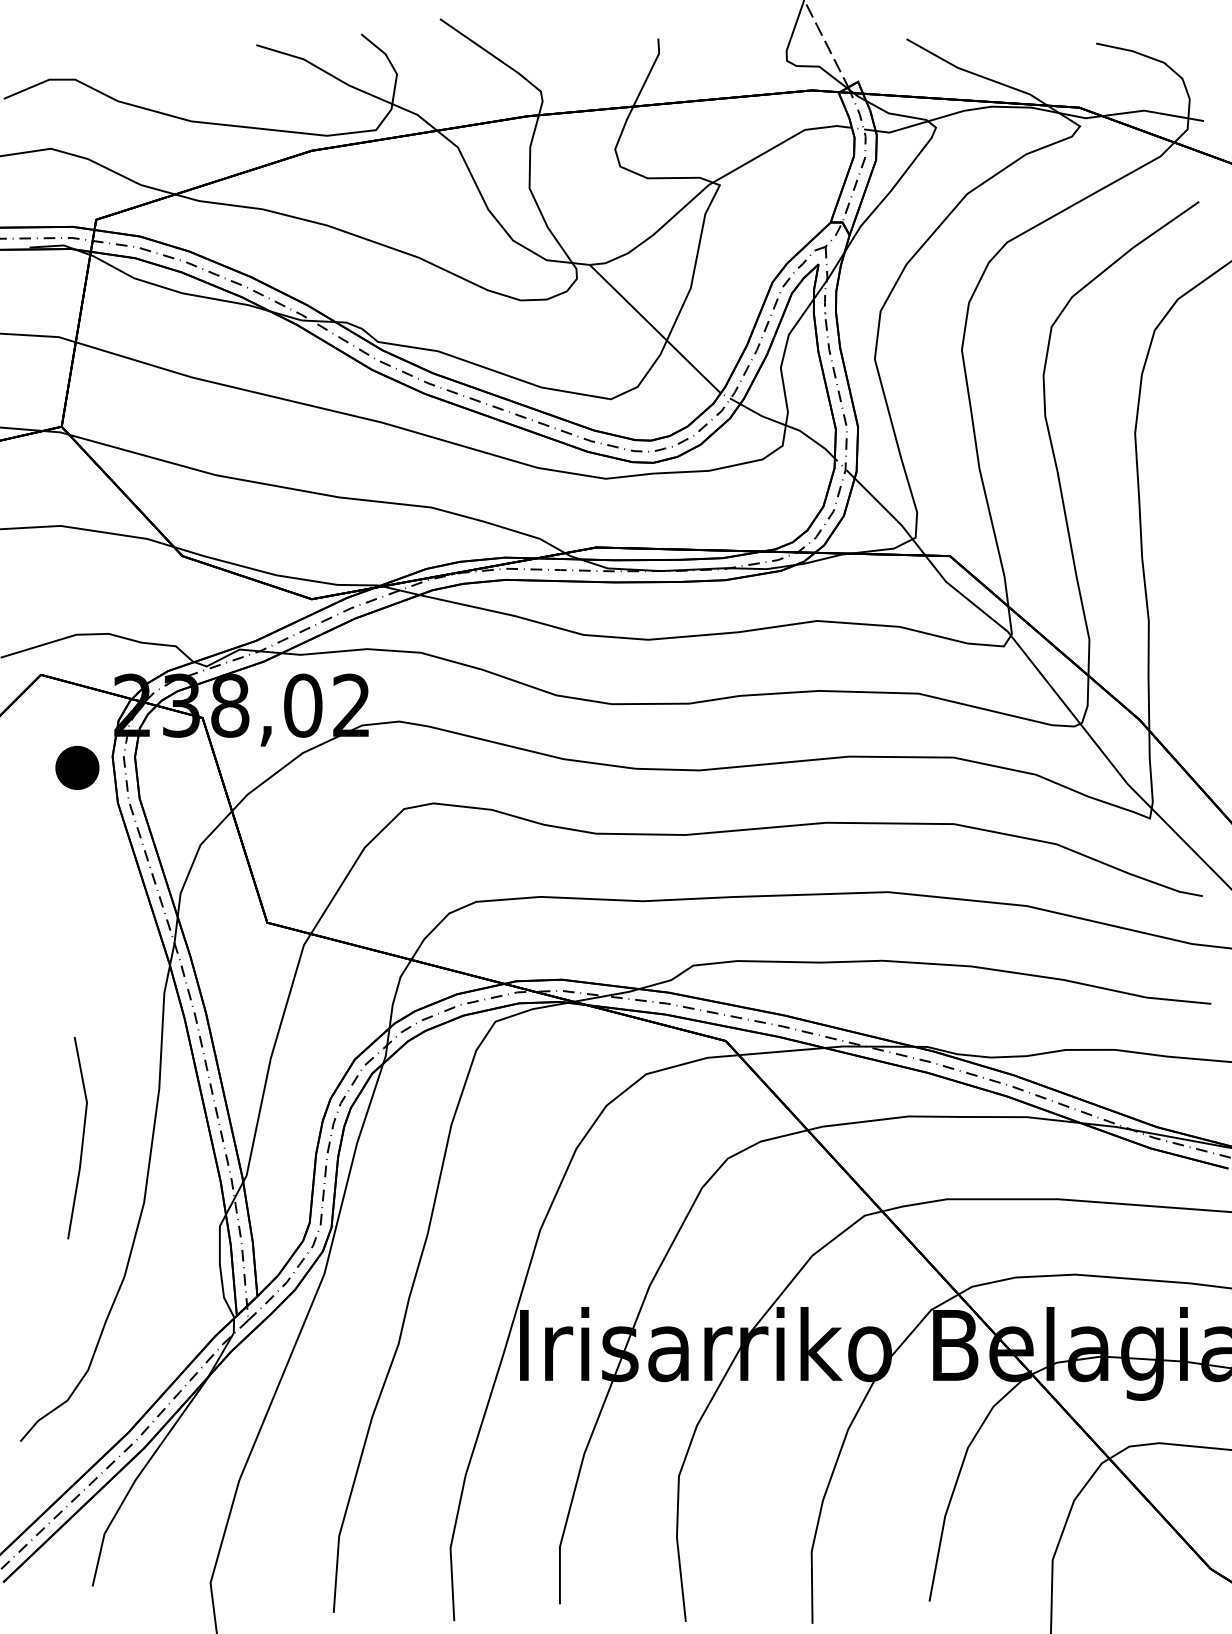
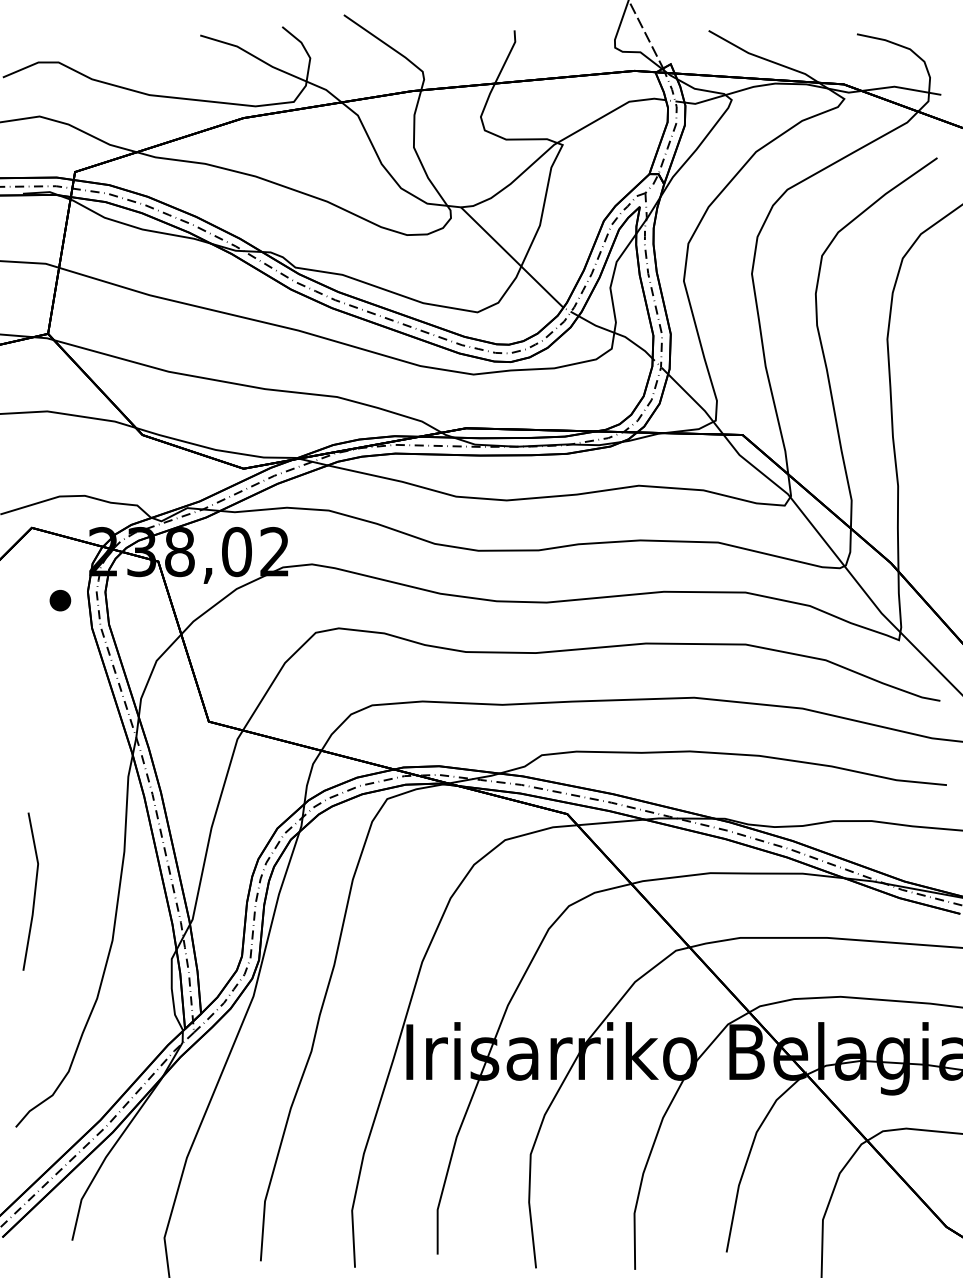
part: (77, 767) -> (60, 600), size x0.62
line: (82, 1138) -> (34, 891), moved

